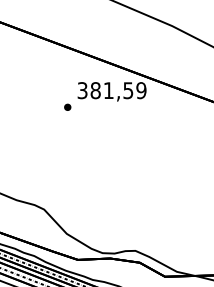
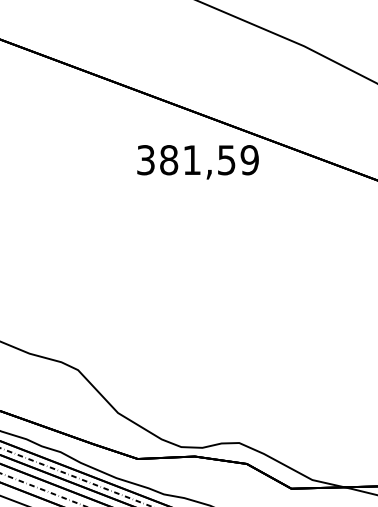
part: (67, 106) -> (119, 188), removed

